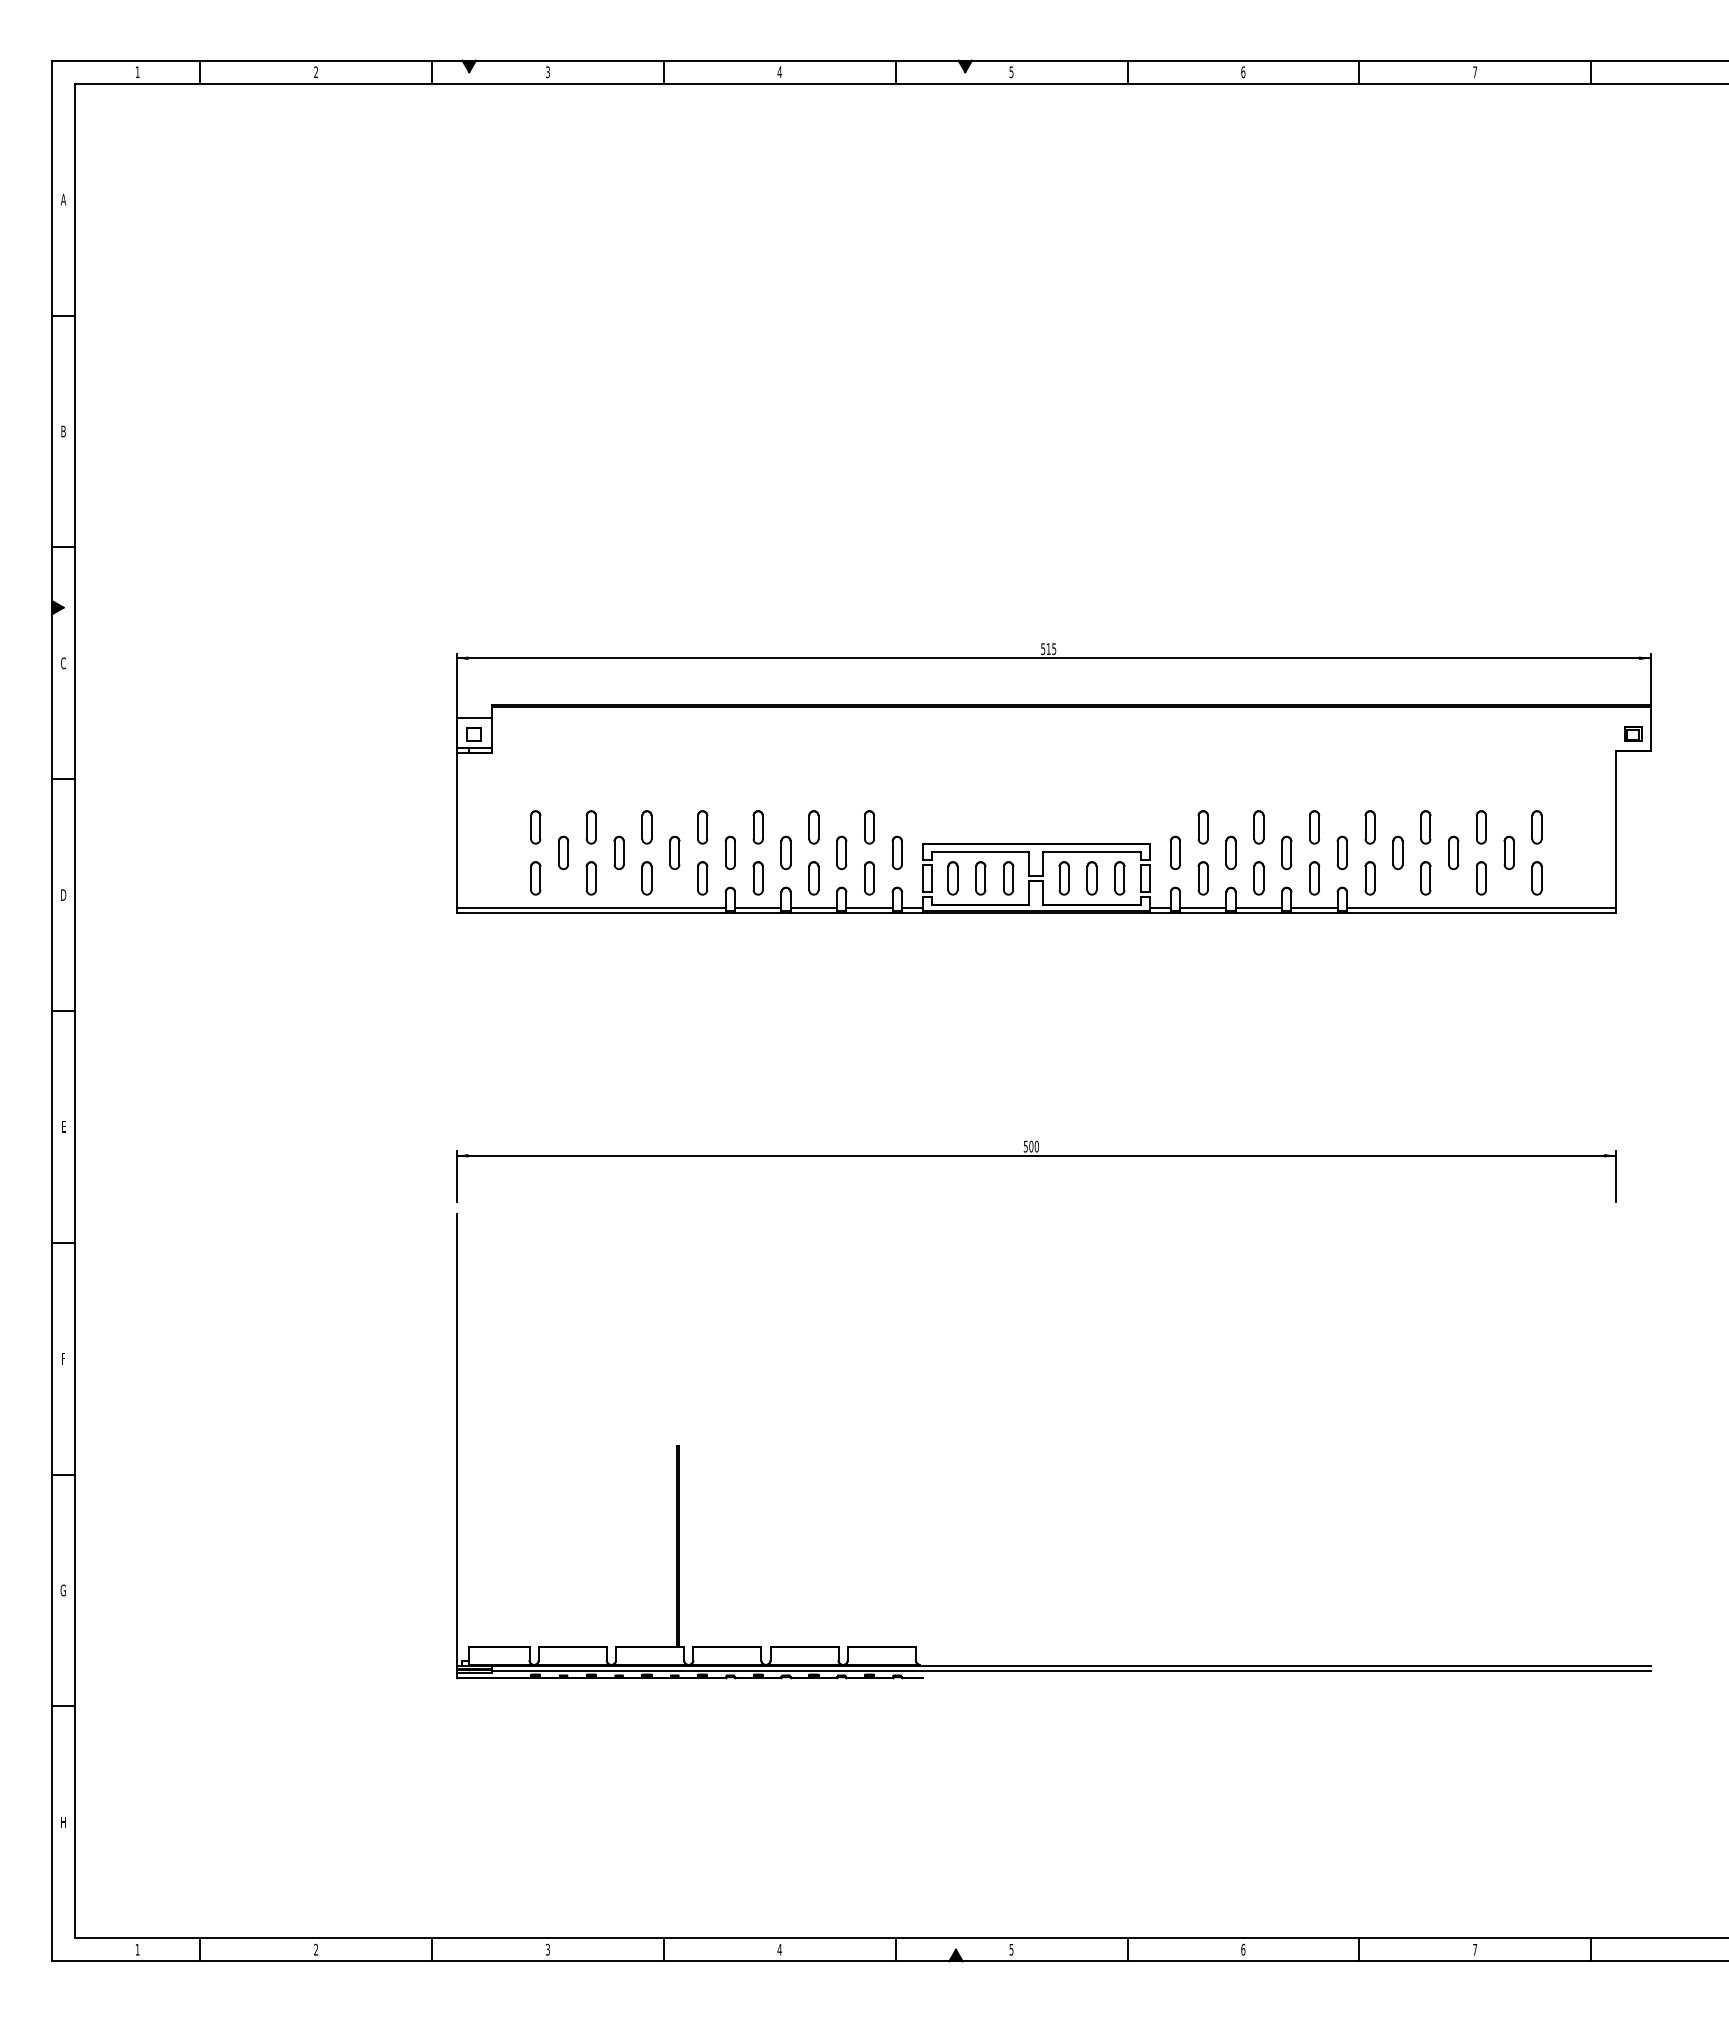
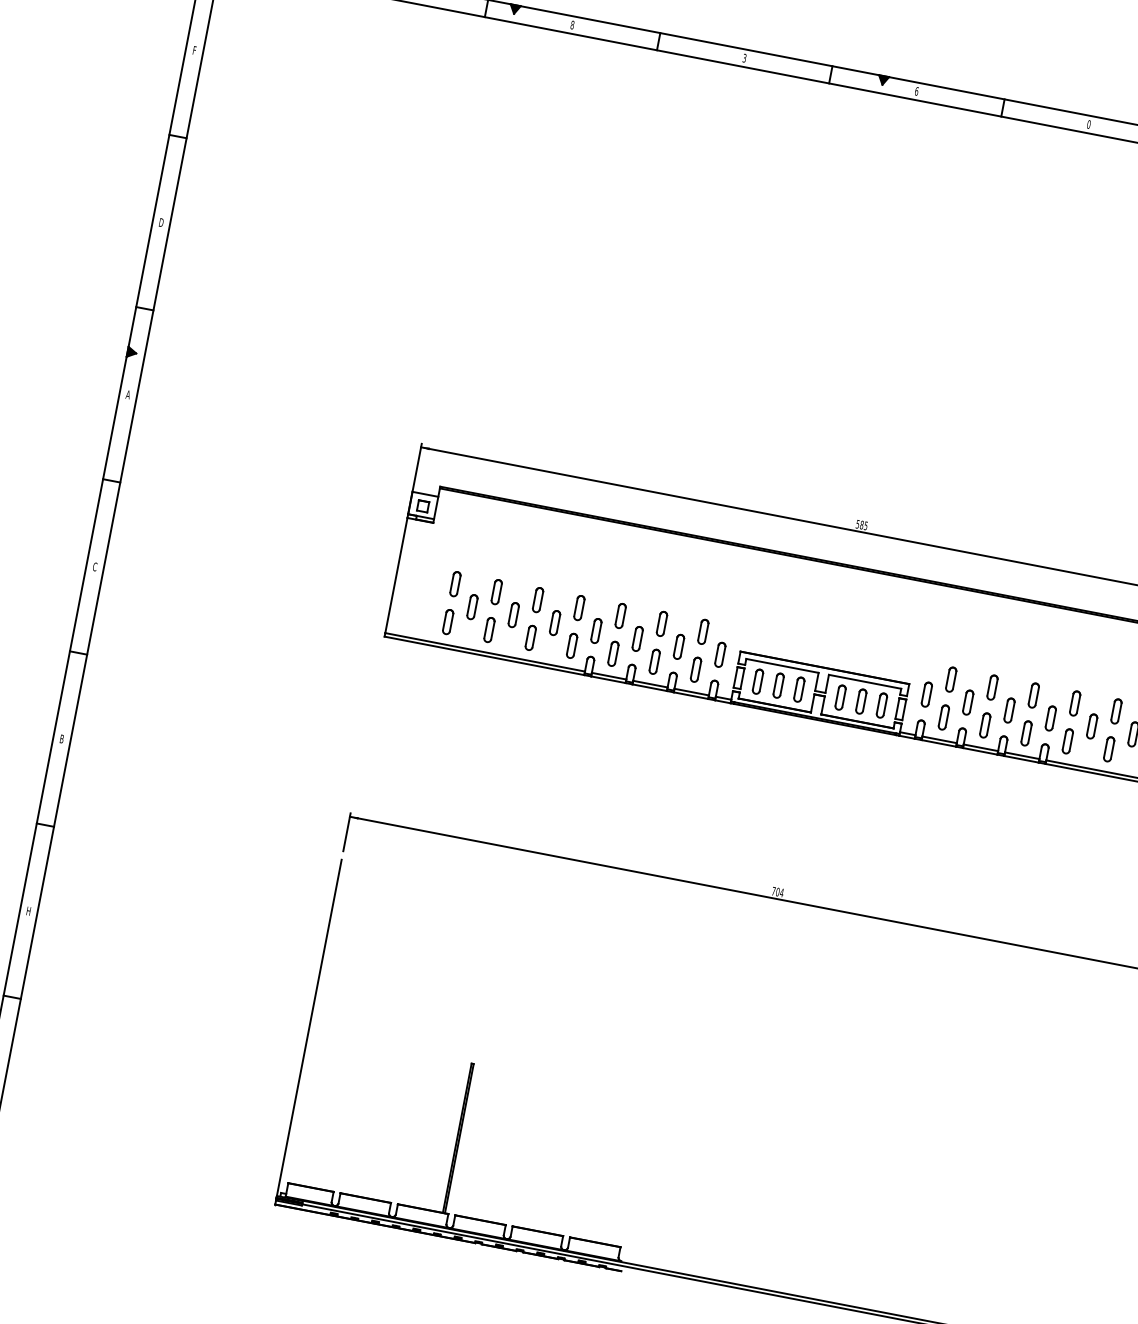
text: (547, 71) -> (572, 24), 3 -> 8
text: (1243, 71) -> (1089, 124), 6 -> 0
text: (779, 72) -> (744, 58), 4 -> 3
text: (1011, 72) -> (916, 91), 5 -> 6
text: (63, 199) -> (194, 50), A -> F
text: (63, 431) -> (161, 222), B -> D
text: (1048, 648) -> (861, 524), 515 -> 585
text: (63, 663) -> (128, 394), C -> A
text: (63, 894) -> (95, 566), D -> C
text: (63, 1126) -> (61, 738), E -> B
text: (1031, 1146) -> (777, 892), 500 -> 704
text: (63, 1358) -> (28, 911), F -> H

